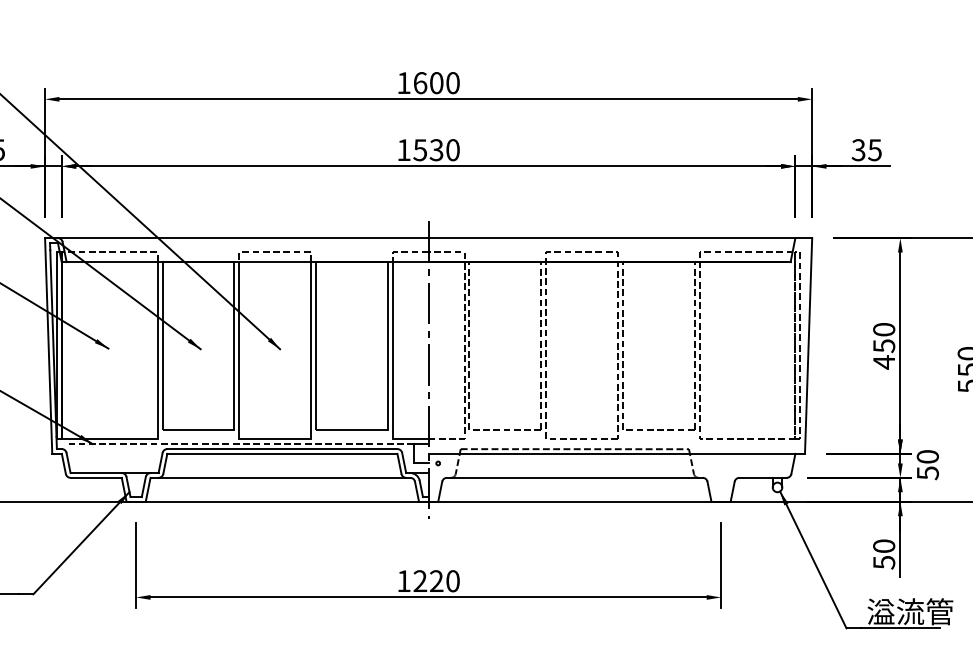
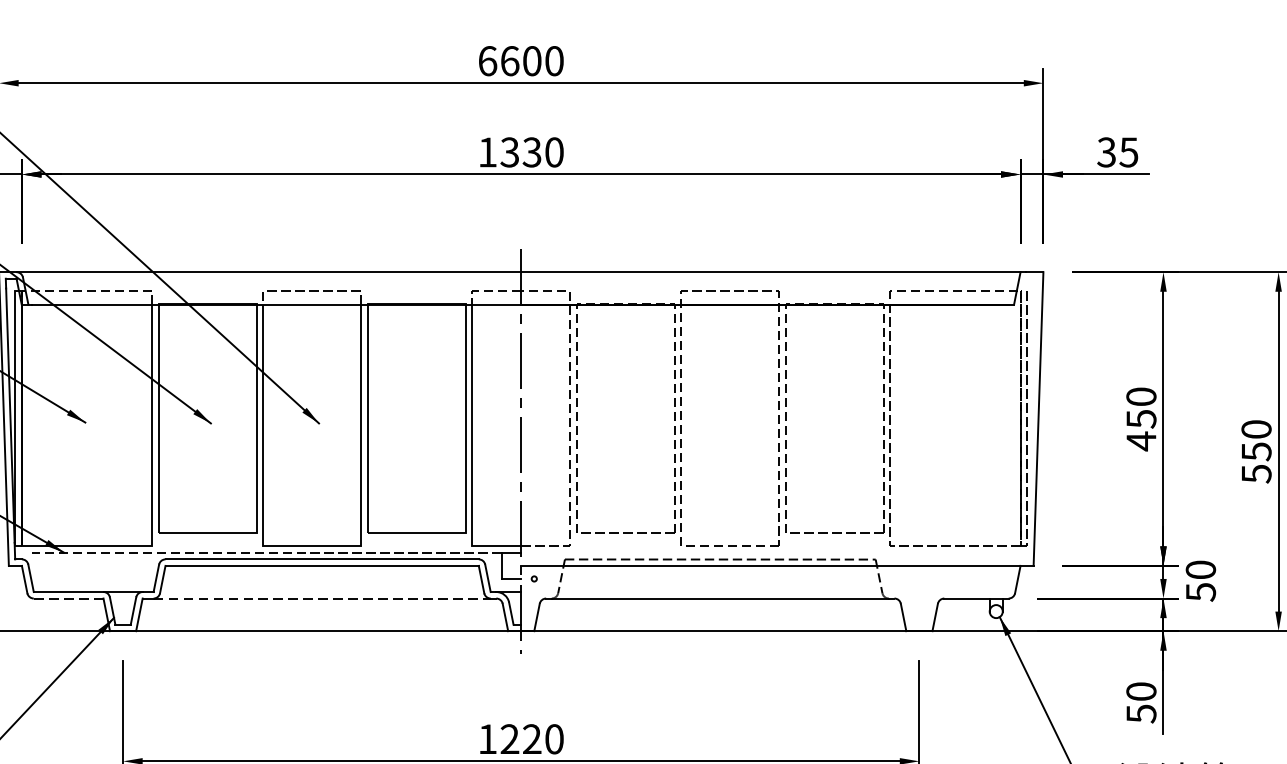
text: (403, 83) -> (487, 61), 1600 -> 6600
text: (420, 149) -> (510, 151), 1530 -> 1330
line: (96, 477) -> (69, 598), solid -> dashed
line: (282, 477) -> (322, 598), solid -> dashed

